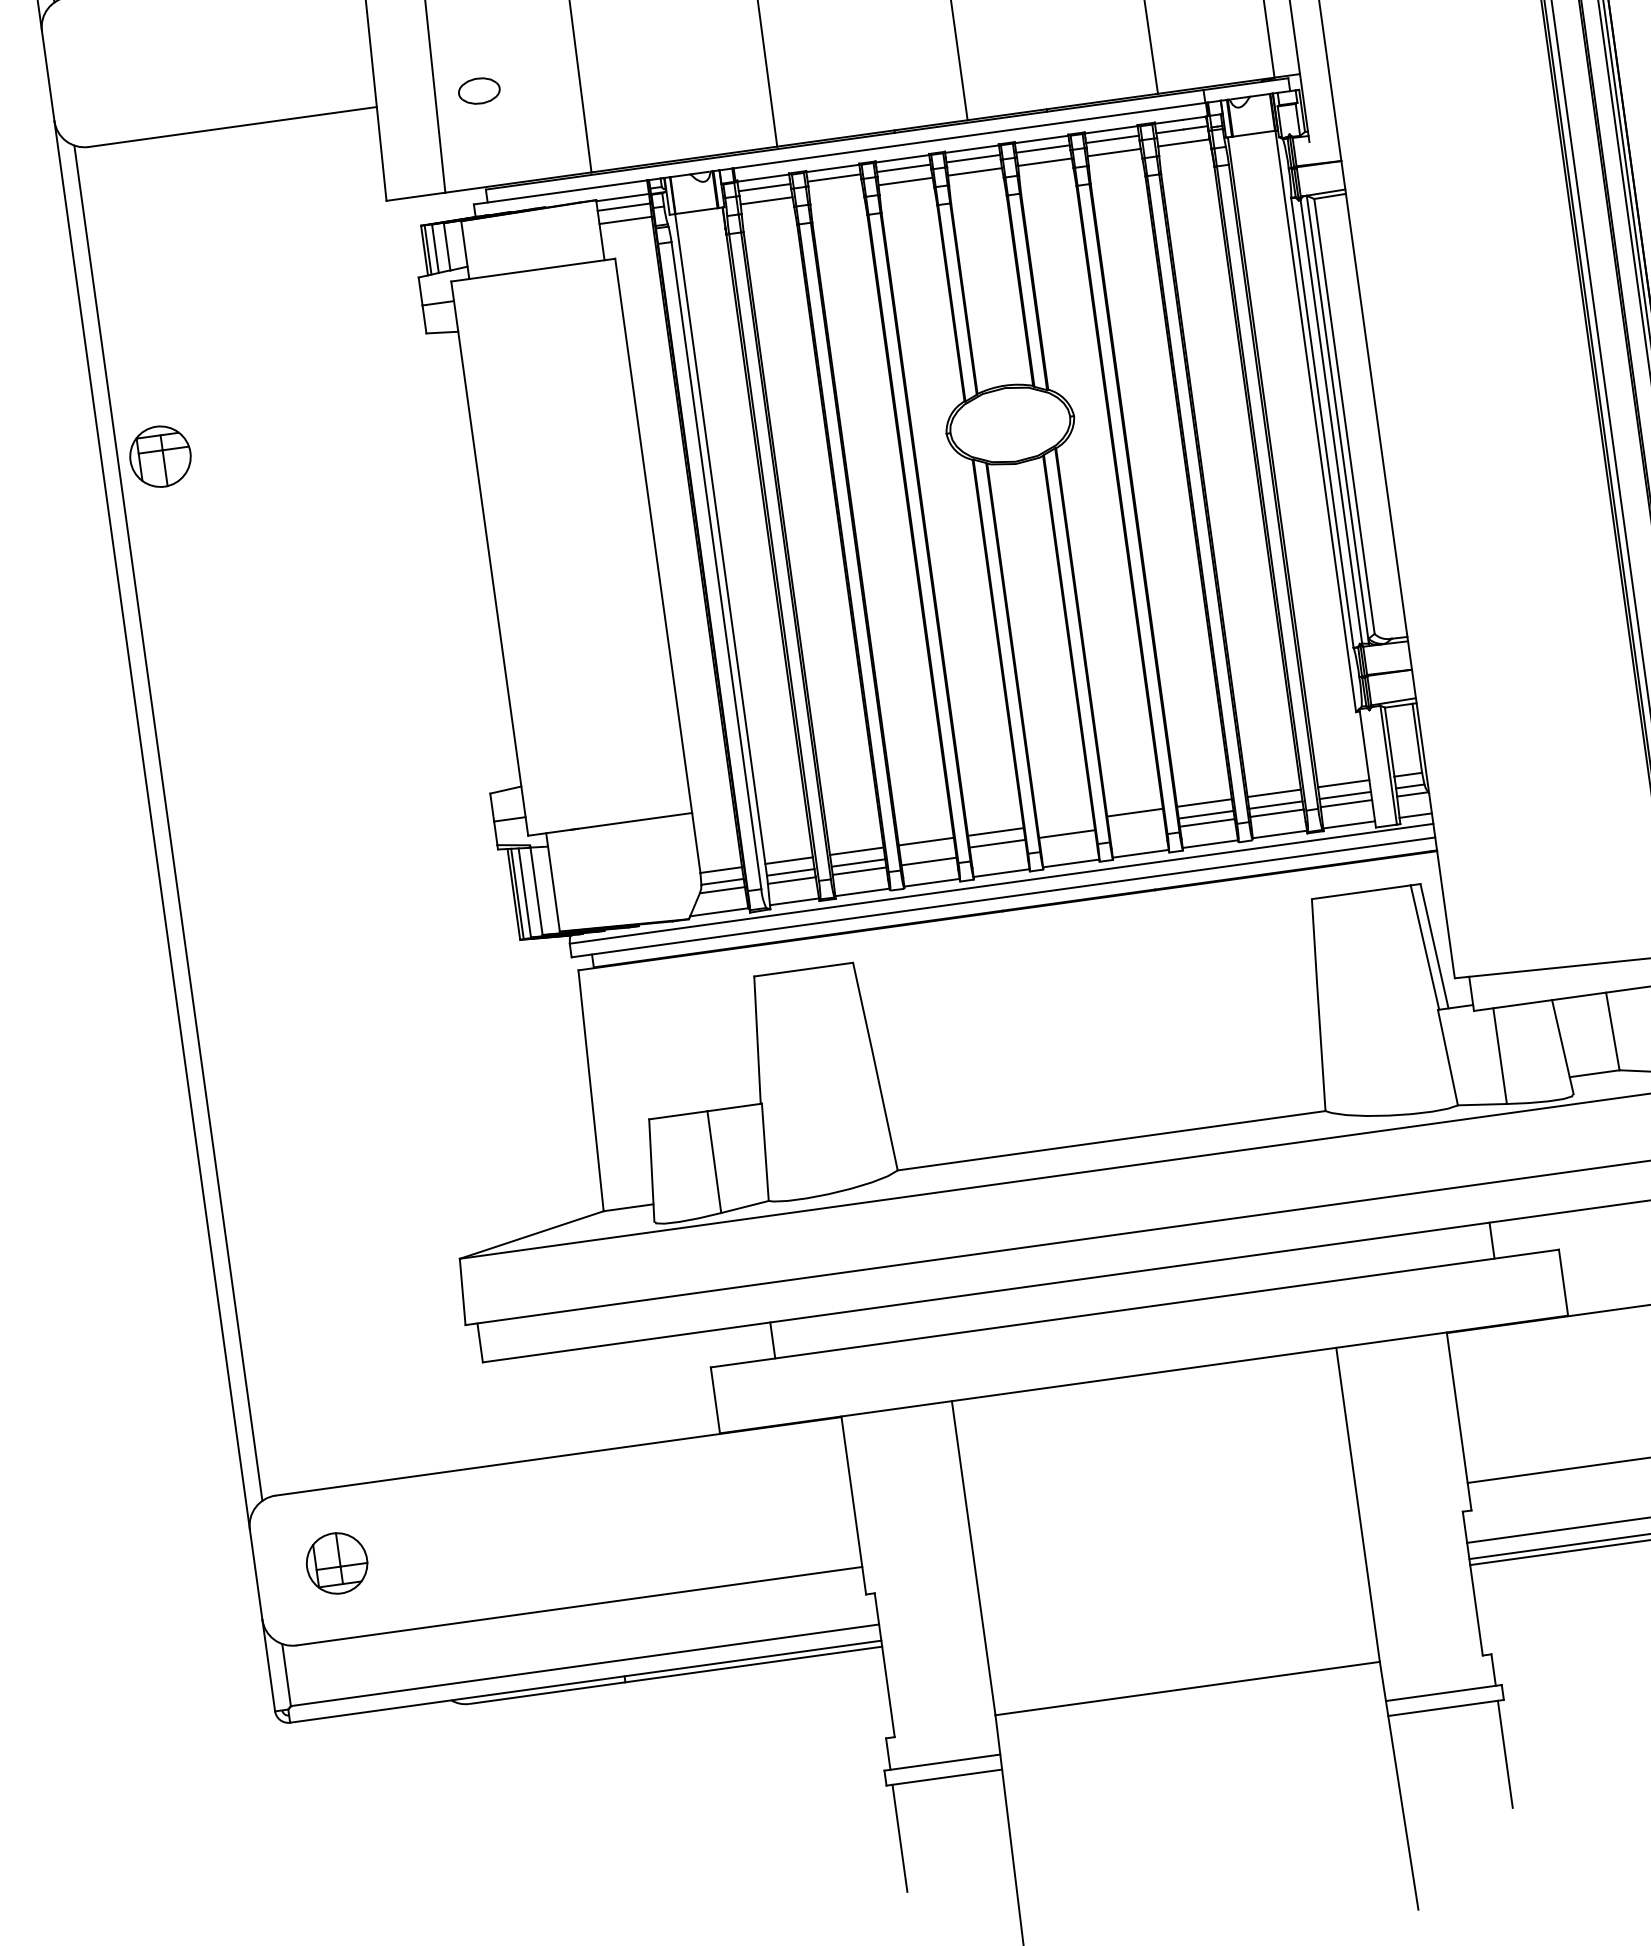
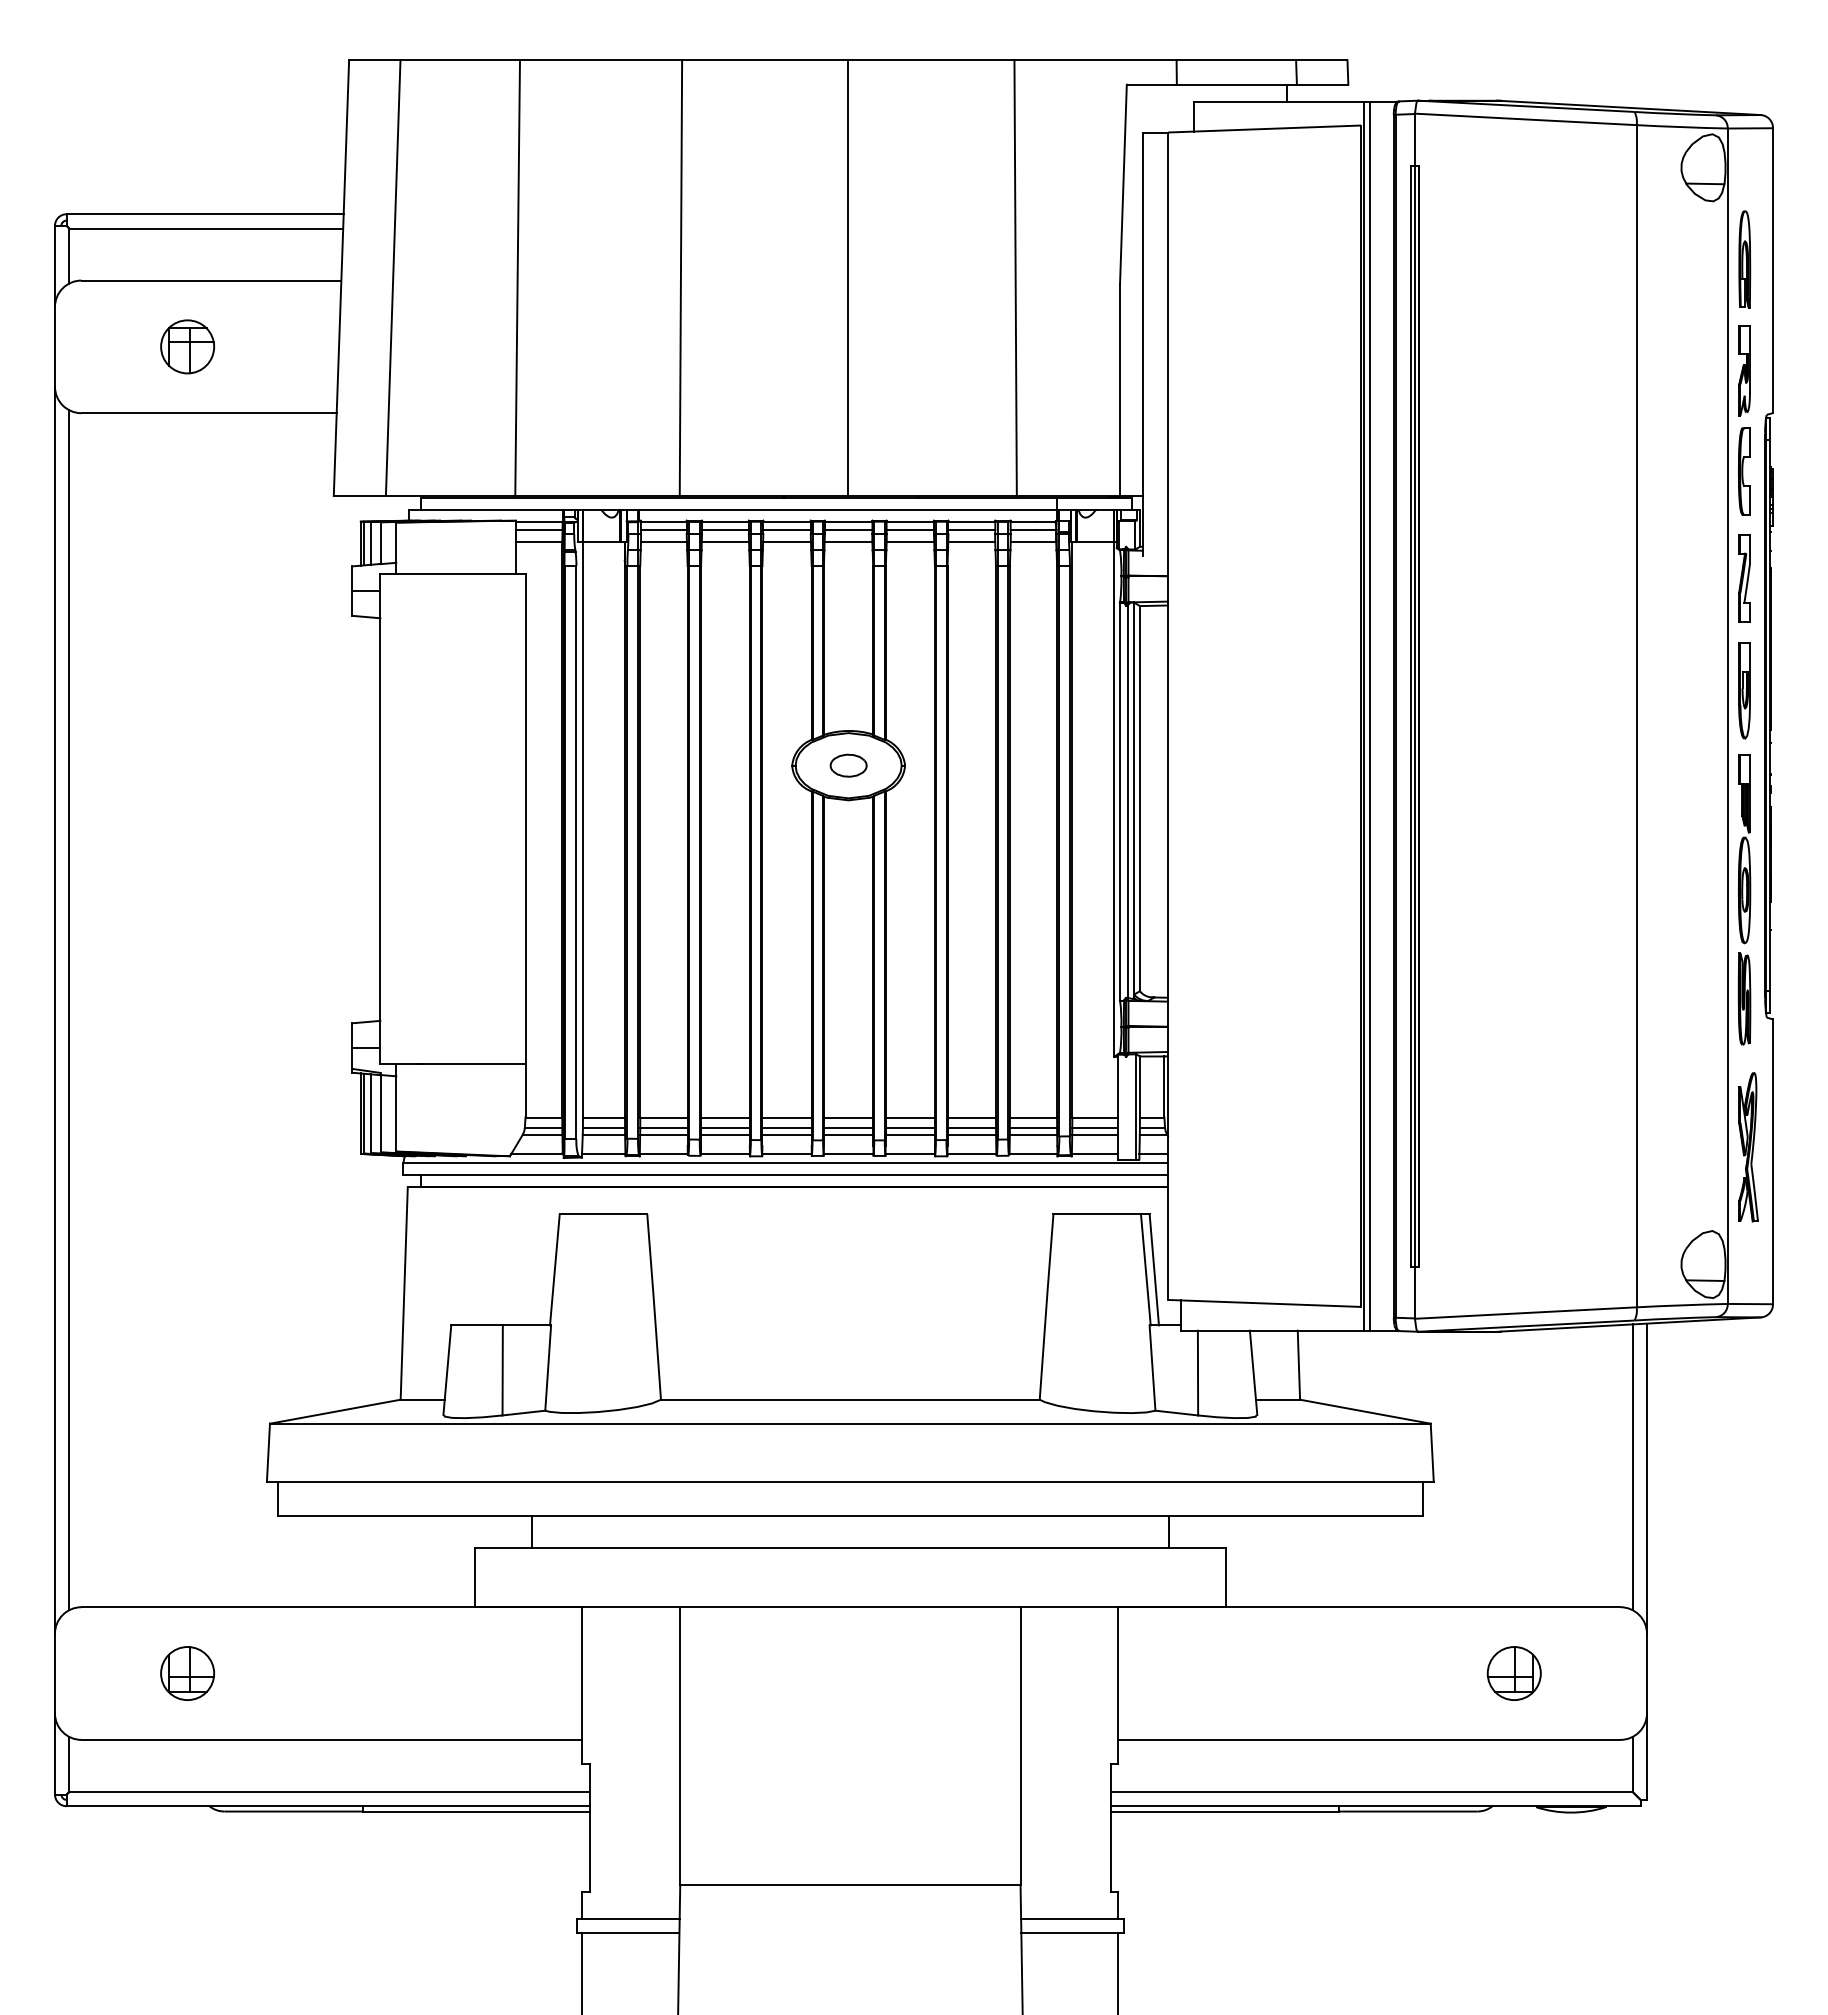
part: (479, 90) -> (848, 765), moved
line: (836, 190) -> (725, 541), added
part: (160, 456) -> (187, 346), moved
line: (1065, 822) -> (848, 1117), added
line: (1135, 824) -> (909, 1127), added
line: (1137, 833) -> (909, 1135), added
line: (1068, 842) -> (848, 1135), added
line: (927, 852) -> (725, 1127), added
line: (998, 852) -> (786, 1135), added
part: (336, 1563) -> (187, 1673), moved

